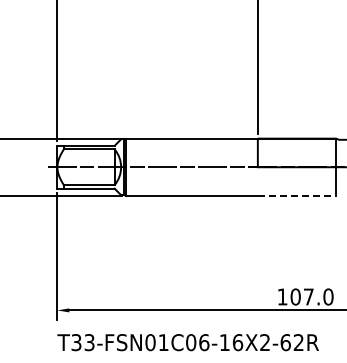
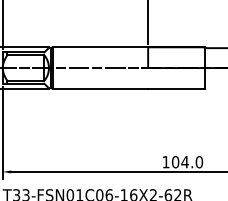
line: (297, 195) -> (176, 88), dashed -> solid
text: (308, 296) -> (184, 161), 107.0 -> 104.0

